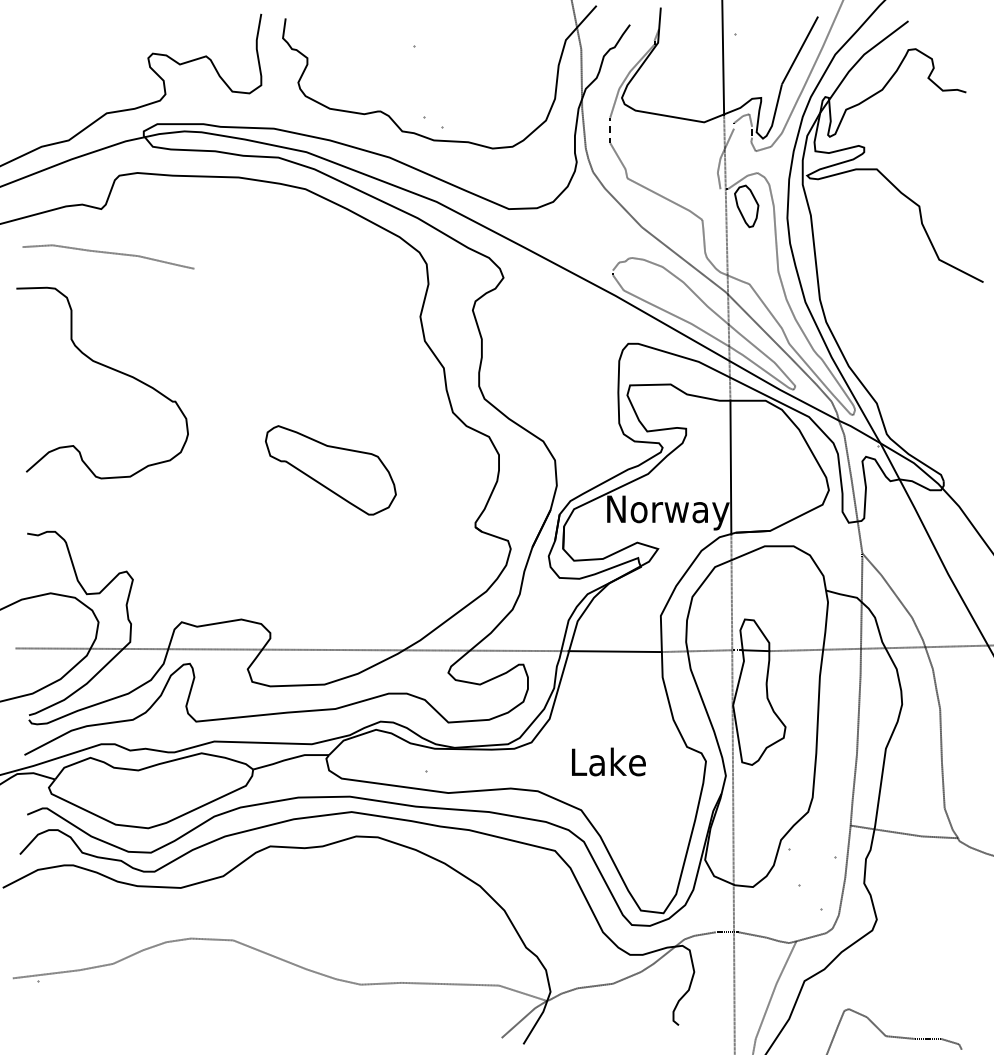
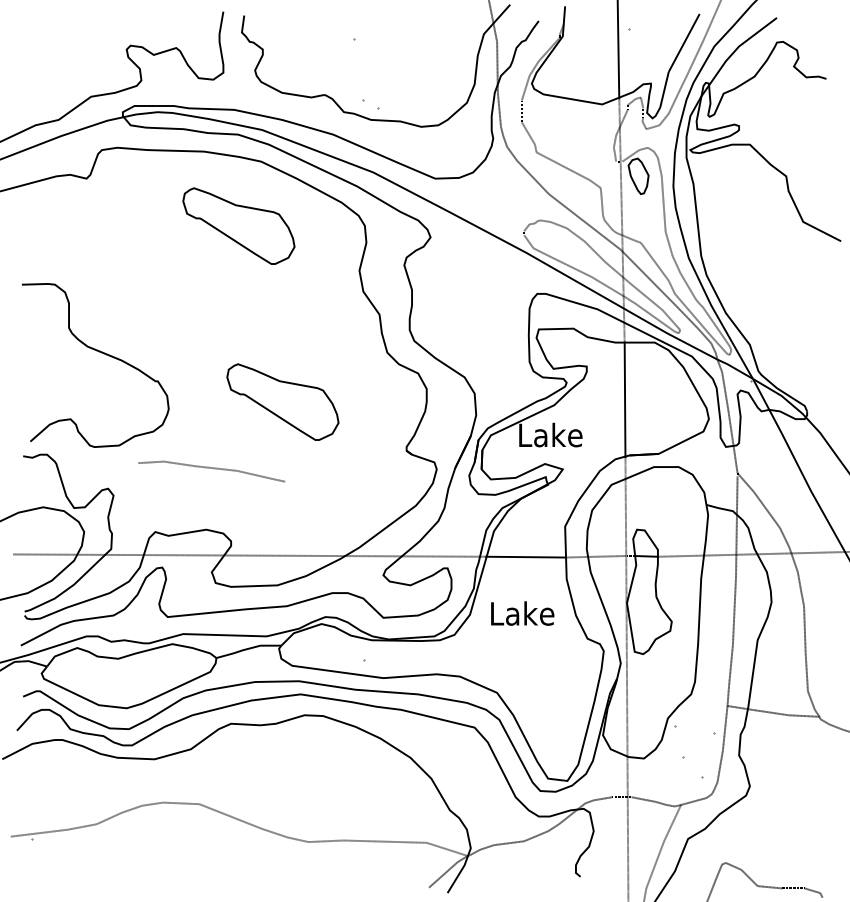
curve: (110, 254) -> (213, 469), moved
part: (278, 263) -> (238, 225), added
curve: (109, 369) -> (101, 353), moved
text: (669, 511) -> (572, 437), Norway -> Lake
text: (608, 761) -> (522, 613), moved

